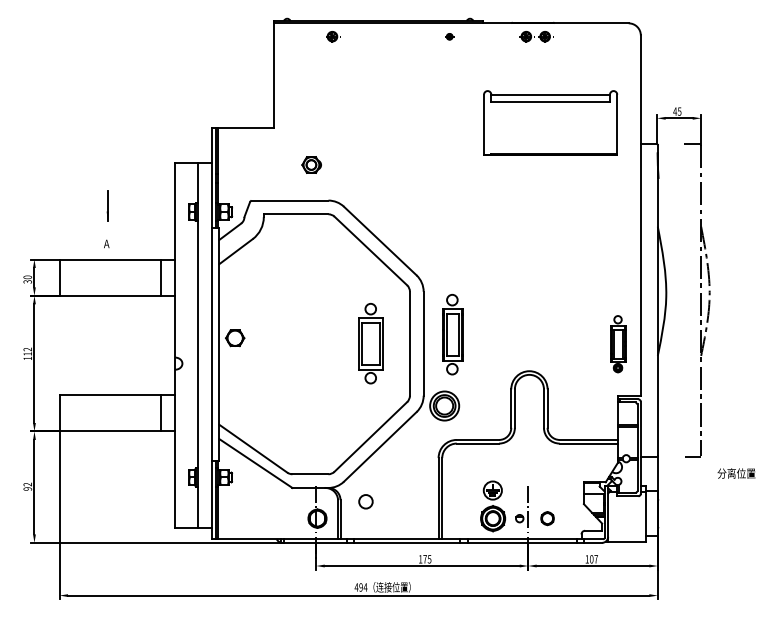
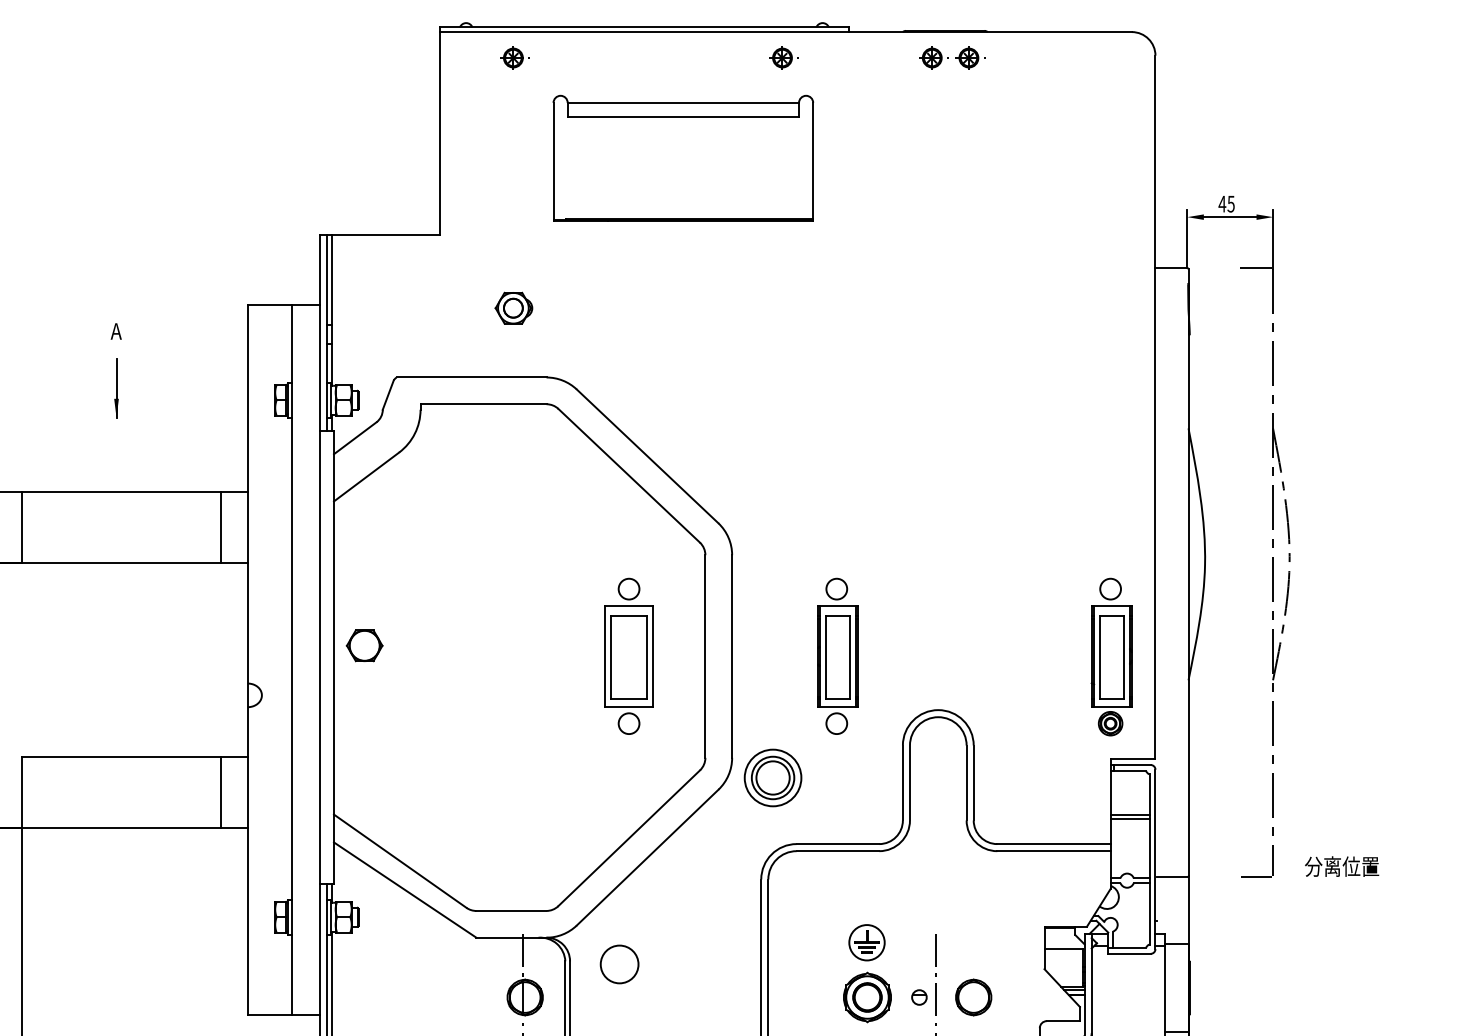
part: (333, 36) -> (515, 57), moved
part: (449, 36) -> (782, 57), size x1.67
part: (550, 122) -> (683, 157), moved
text: (106, 243) -> (115, 330), moved
part: (452, 334) -> (837, 656), moved
part: (618, 344) -> (1111, 658), size x1.43
text: (736, 473) -> (1341, 866), moved
circle: (365, 501) -> (618, 964), size x1.43
part: (547, 518) -> (973, 997), size x1.43

